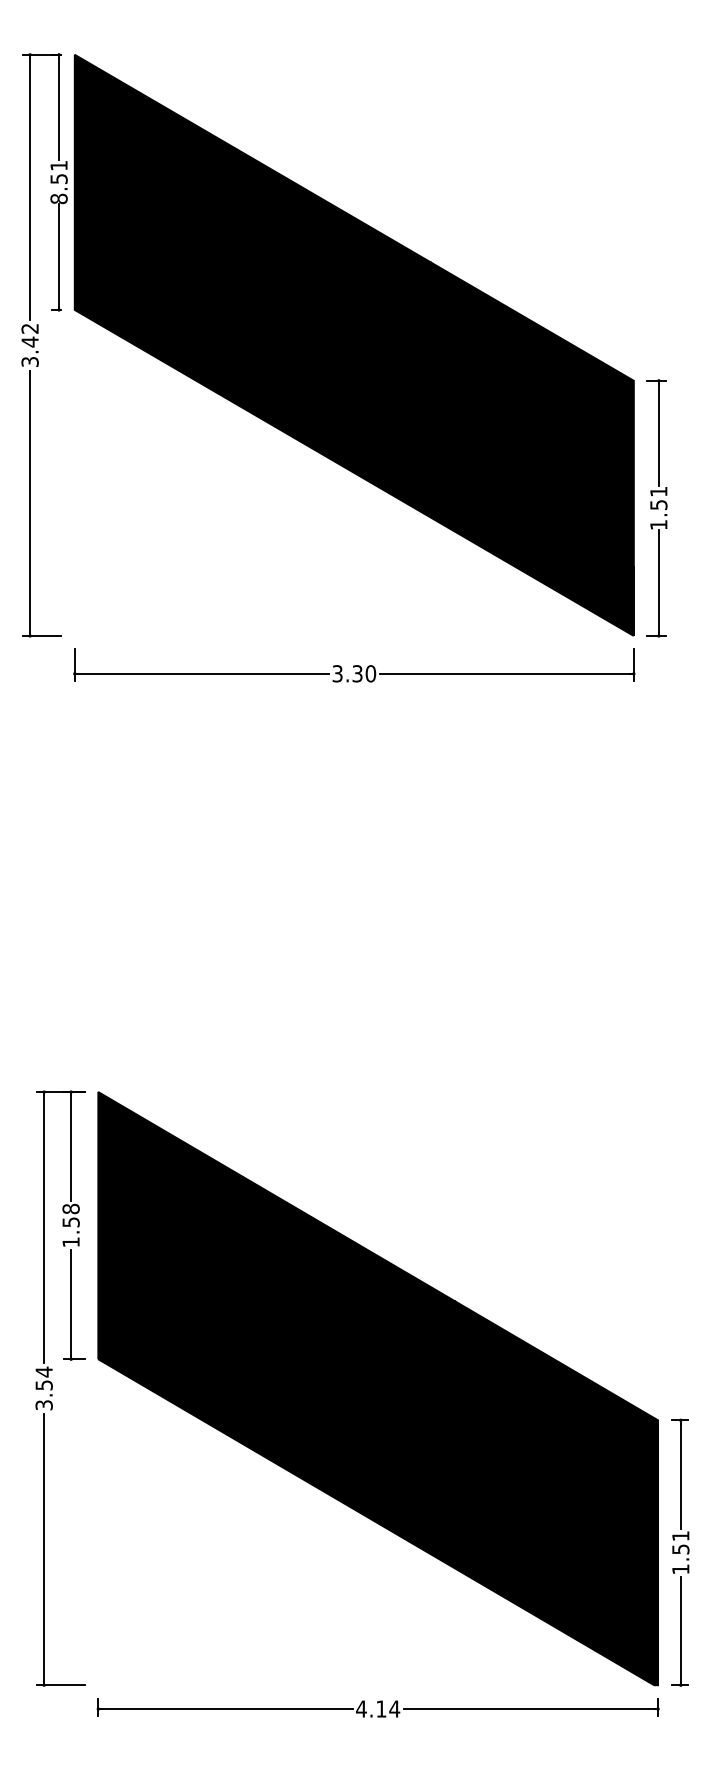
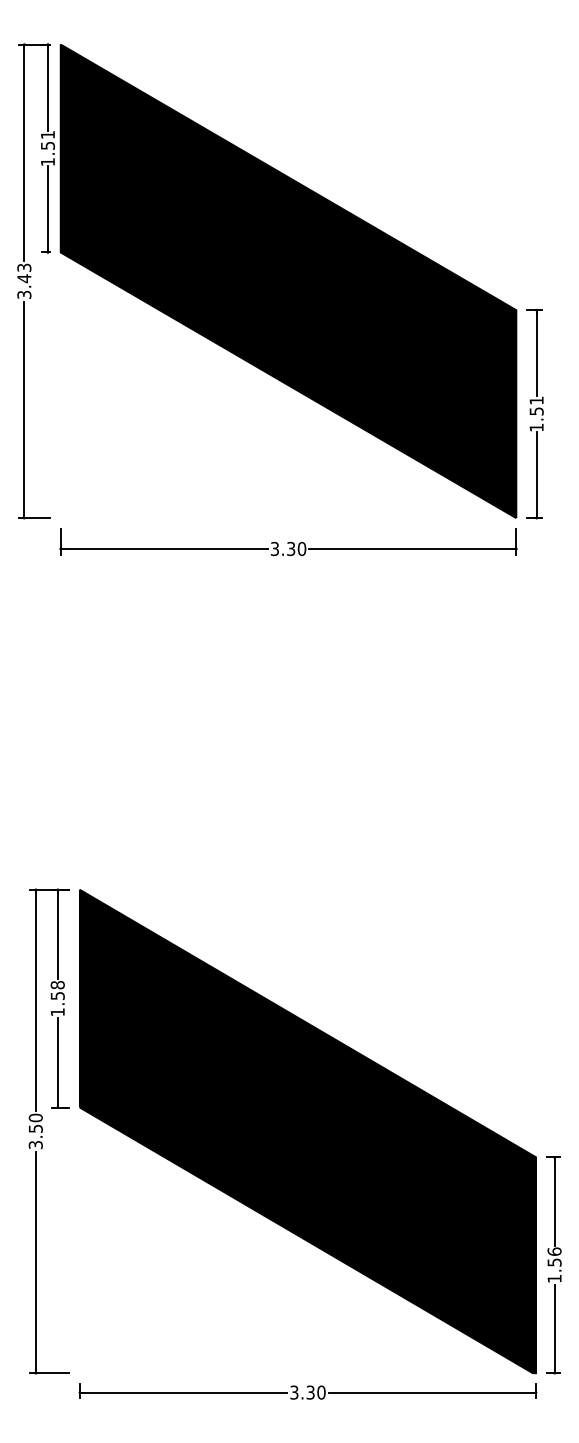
text: (58, 198) -> (47, 161), 8.51 -> 1.51
text: (29, 328) -> (23, 267), 3.42 -> 3.43
text: (43, 1371) -> (35, 1117), 3.54 -> 3.50
text: (680, 1535) -> (554, 1251), 1.51 -> 1.56
text: (378, 1708) -> (308, 1392), 4.14 -> 3.30

